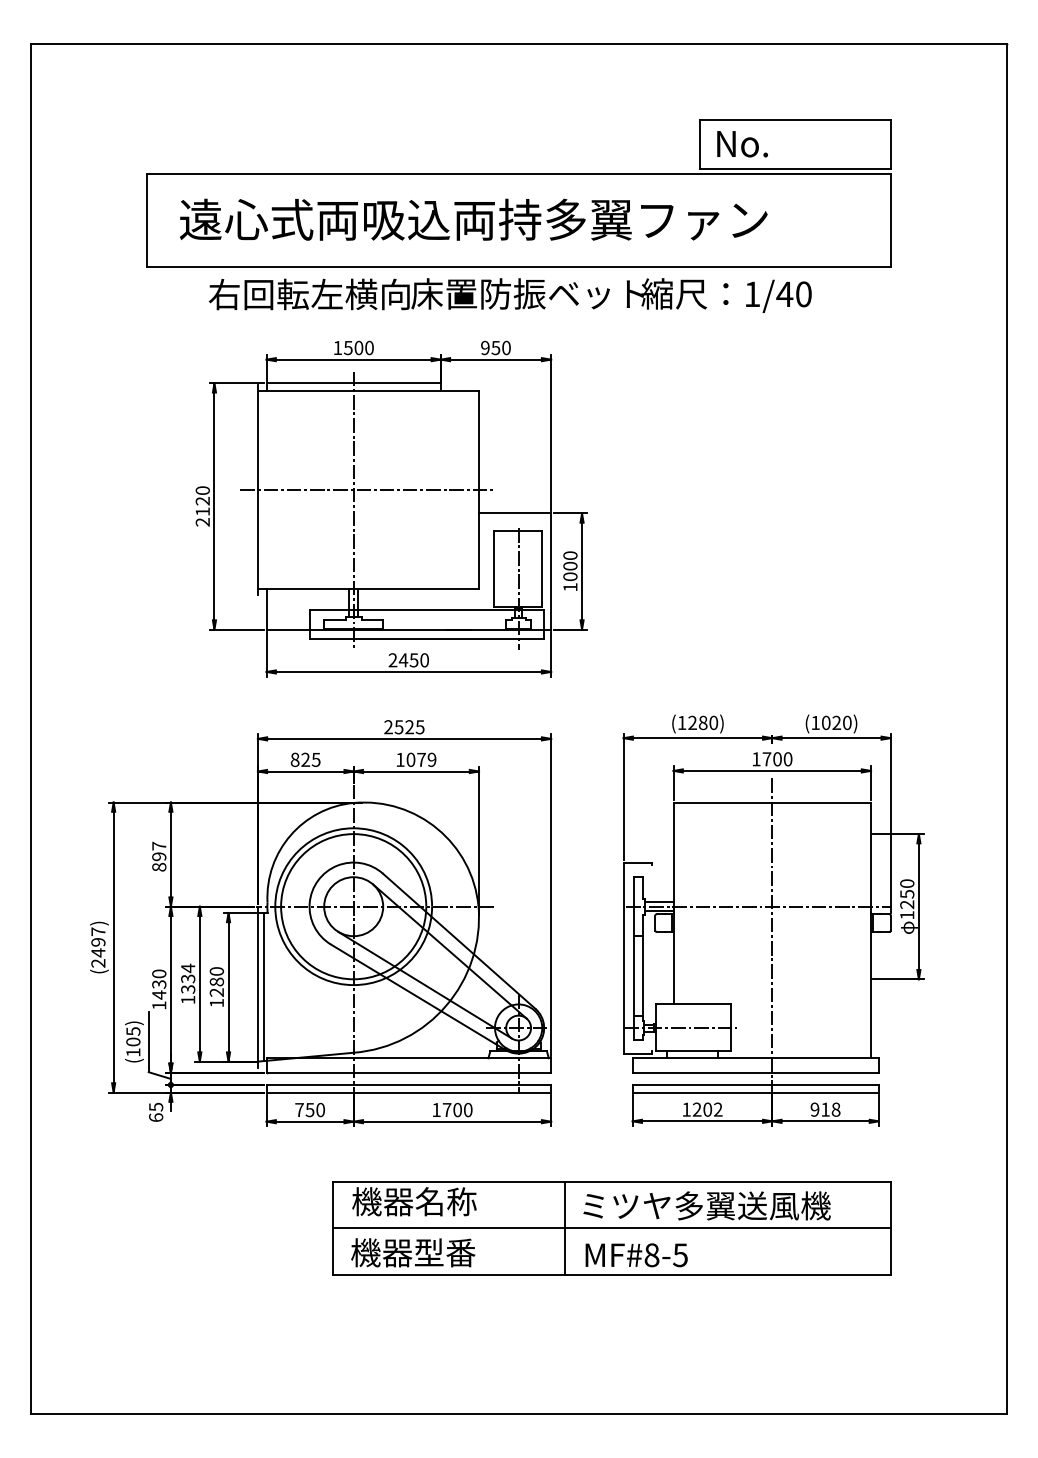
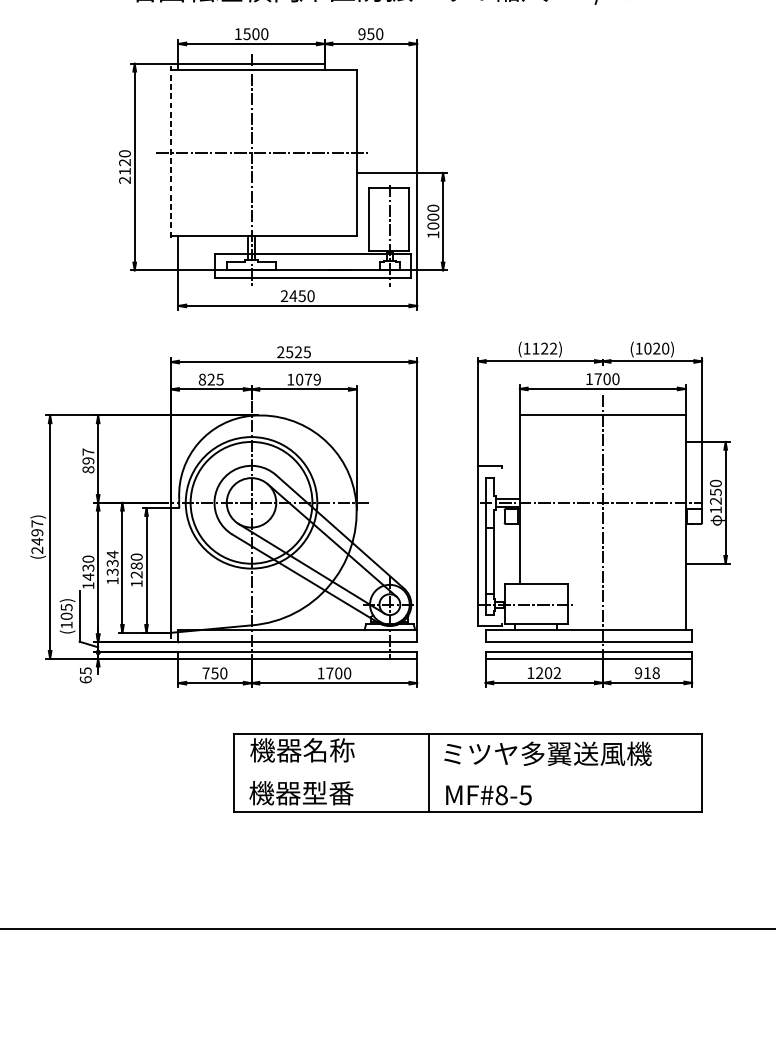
line: (257, 490) -> (170, 153), solid -> dashed
text: (703, 722) -> (544, 348), (1280) -> (1122)
line: (263, 986) -> (175, 569), removed
line: (611, 1228) -> (467, 772), removed

